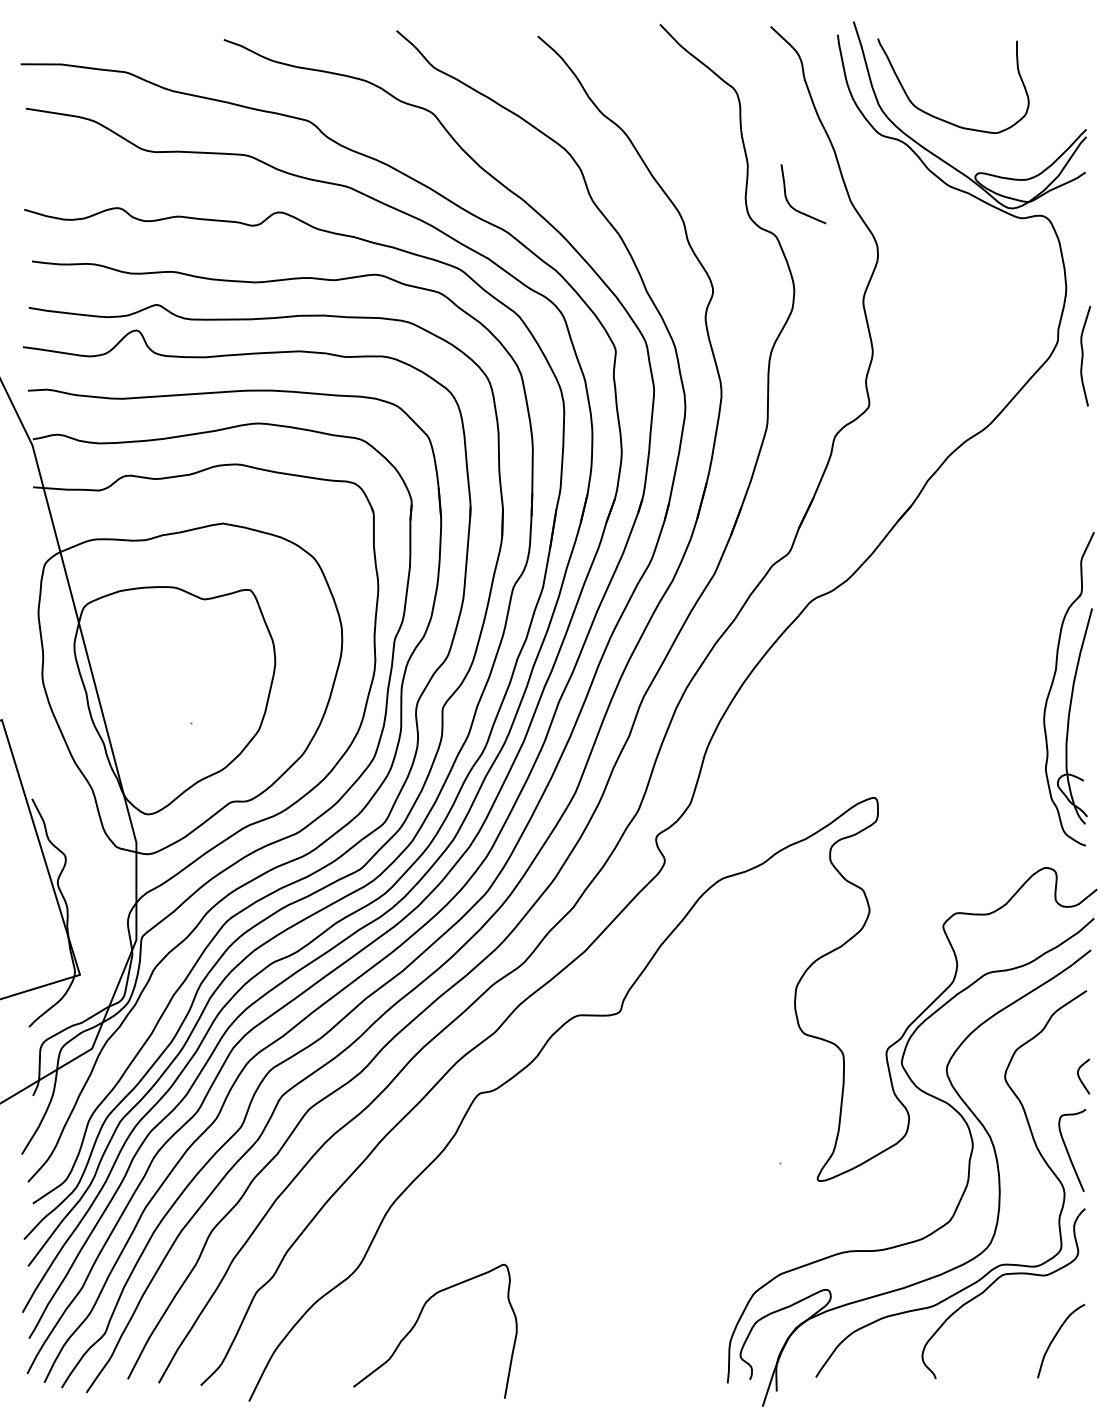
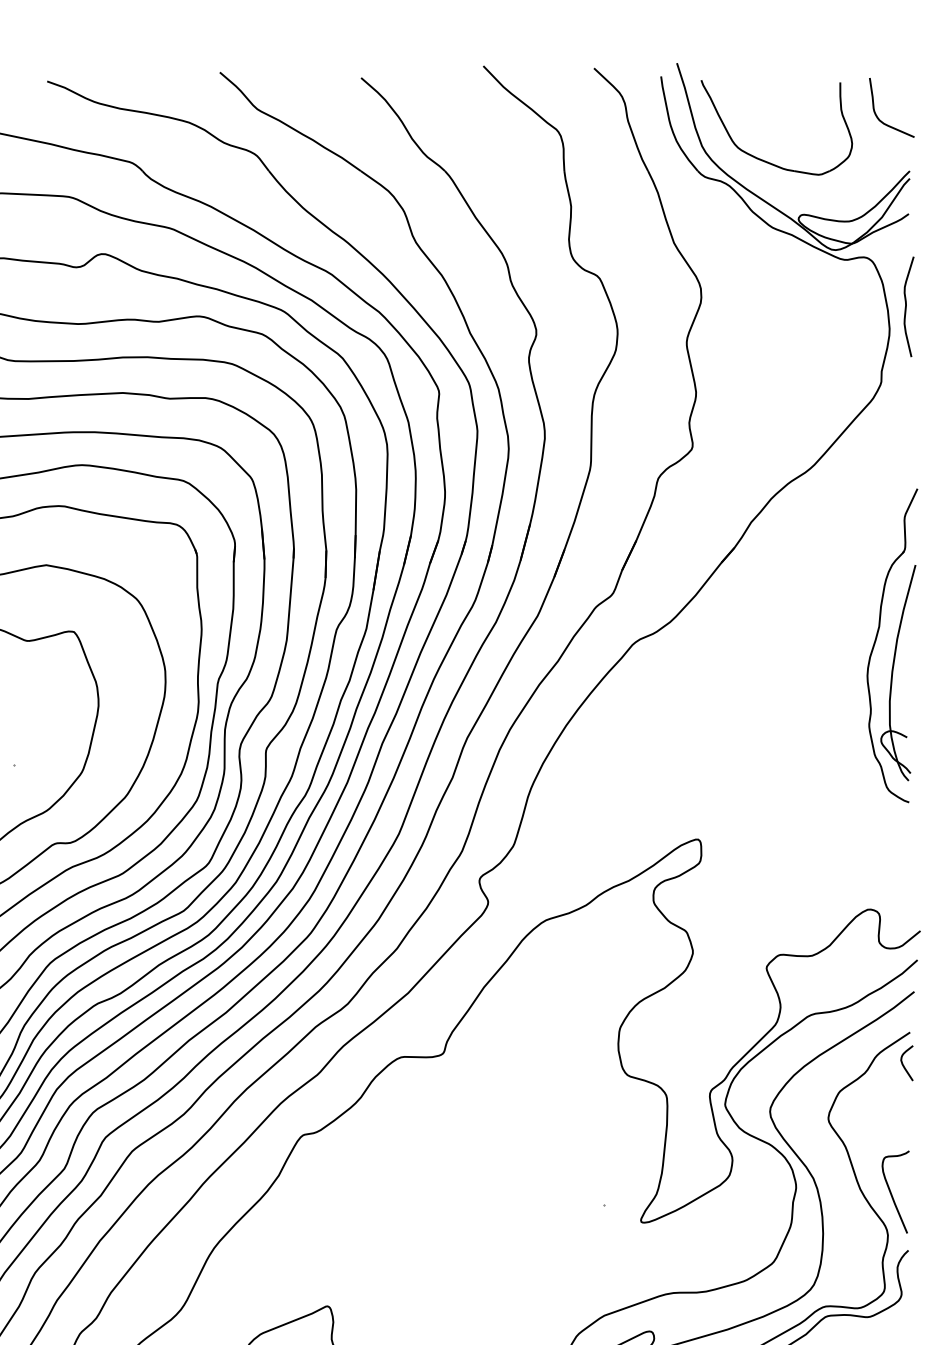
curve: (789, 202) -> (877, 116), moved
curve: (1083, 356) -> (906, 307), moved
part: (1068, 689) -> (891, 646), moved
curve: (1080, 1077) -> (903, 1064), moved

